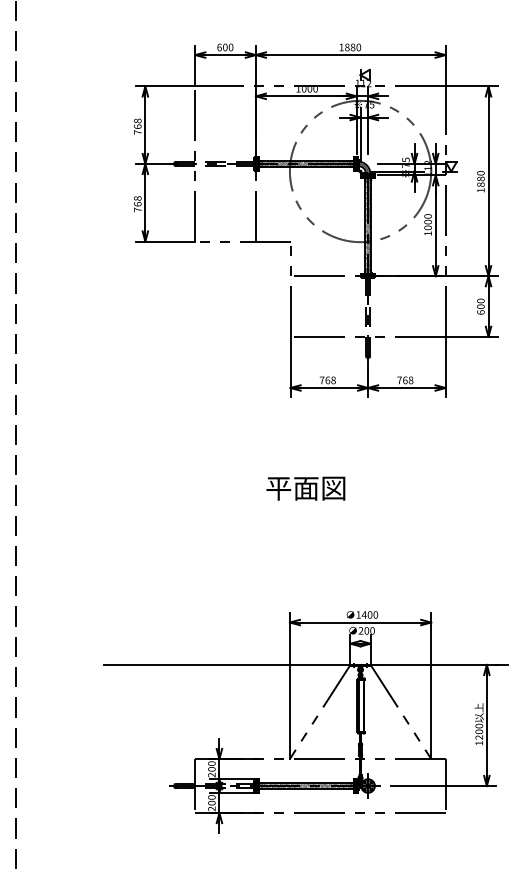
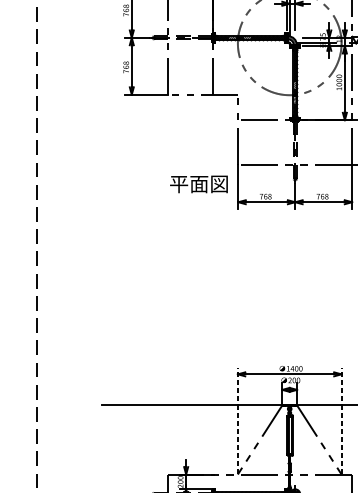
text: (305, 488) -> (198, 184), moved
line: (289, 685) -> (237, 420), solid -> dashed
line: (431, 685) -> (341, 420), solid -> dashed

